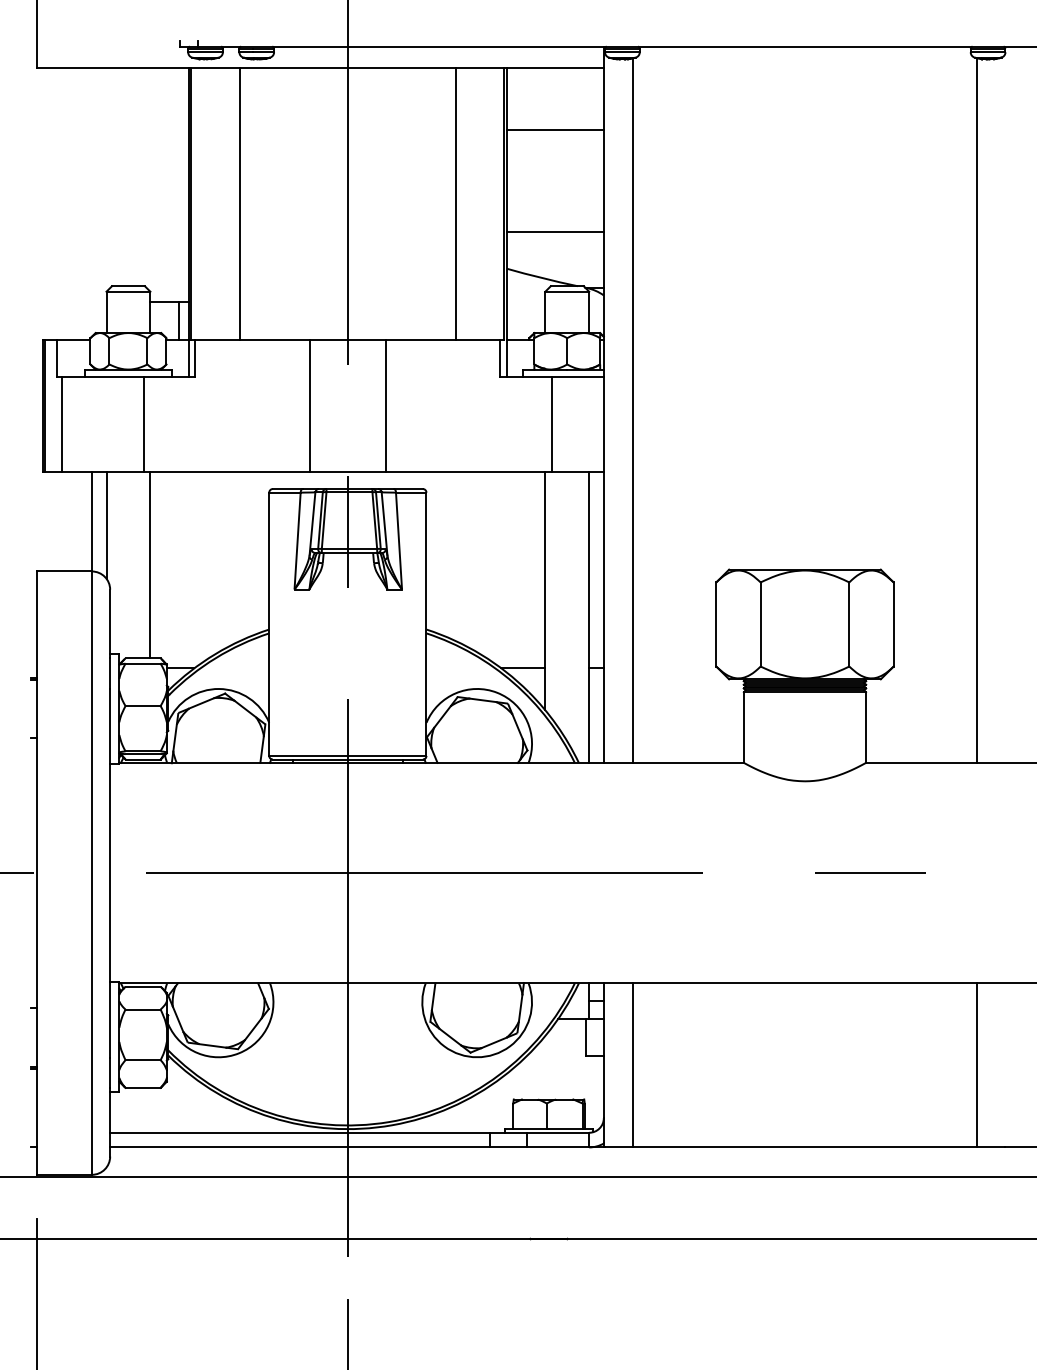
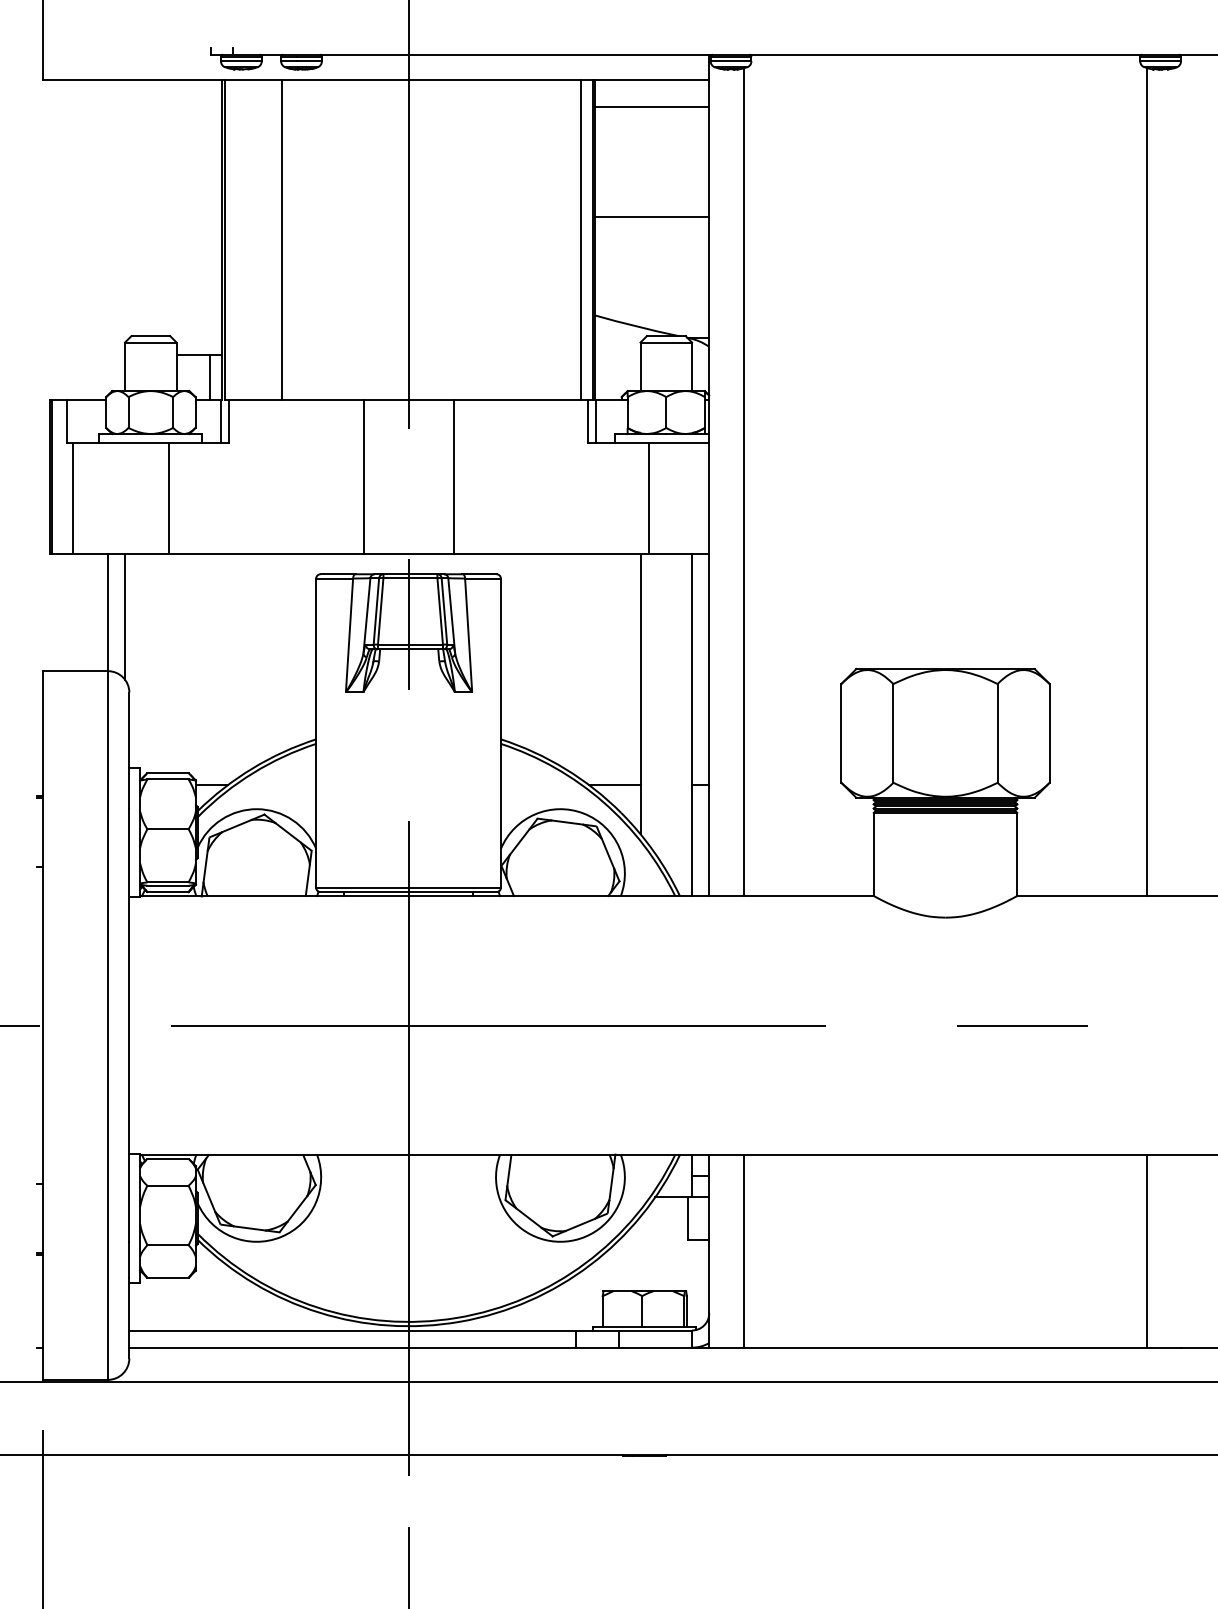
line: (555, 129) -> (652, 106), moved
line: (455, 204) -> (580, 239), moved
line: (555, 232) -> (652, 217), moved
line: (150, 564) -> (176, 663), removed

